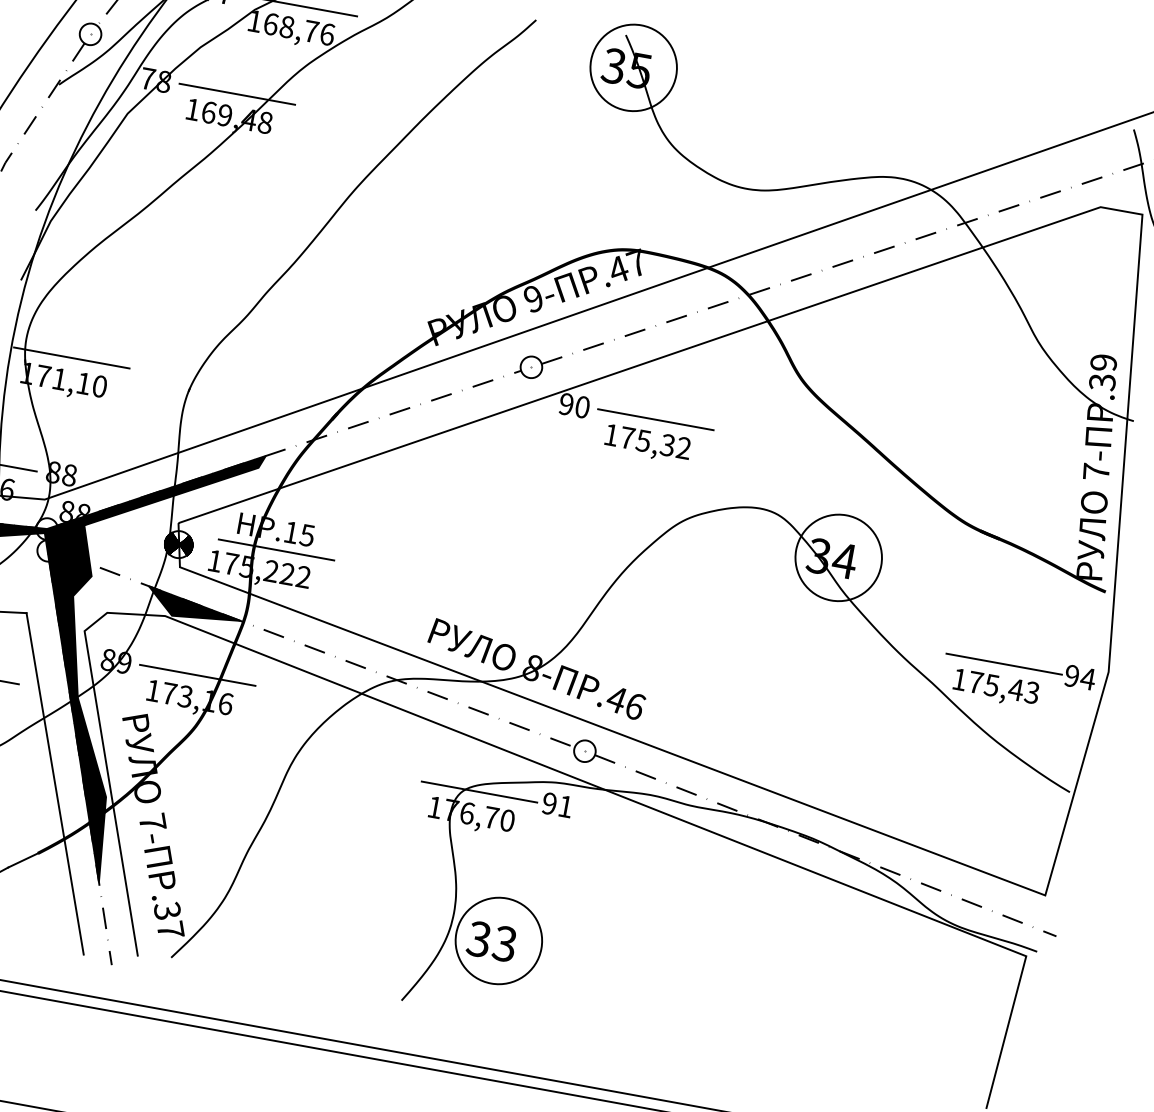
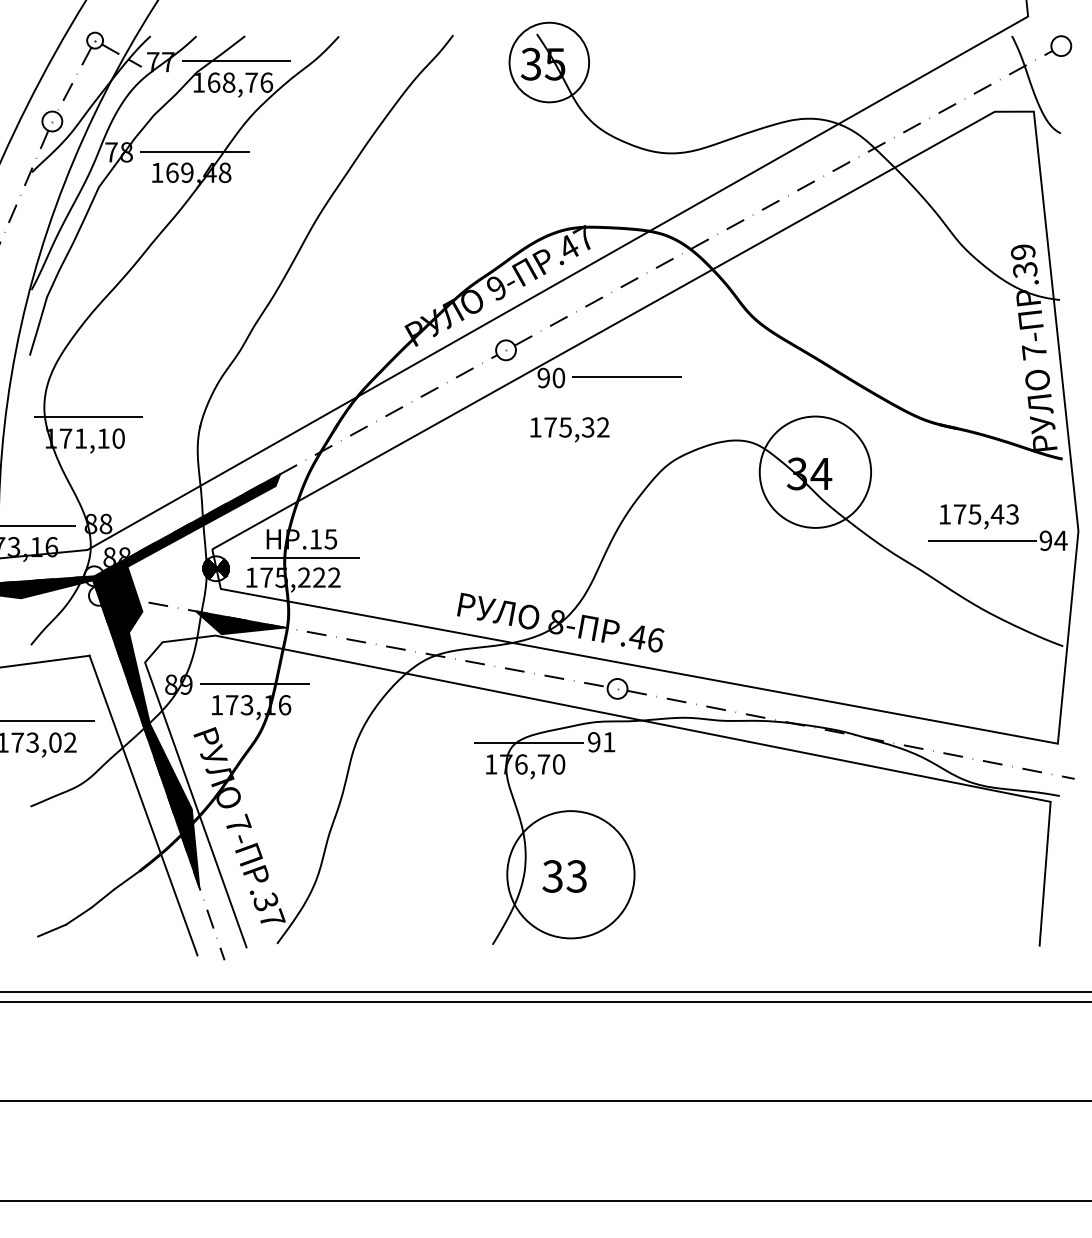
text: (647, 443) -> (569, 429), moved
circle: (838, 558) -> (815, 472), size x1.4
text: (996, 688) -> (979, 516), moved
circle: (498, 940) -> (570, 874), size x1.6

